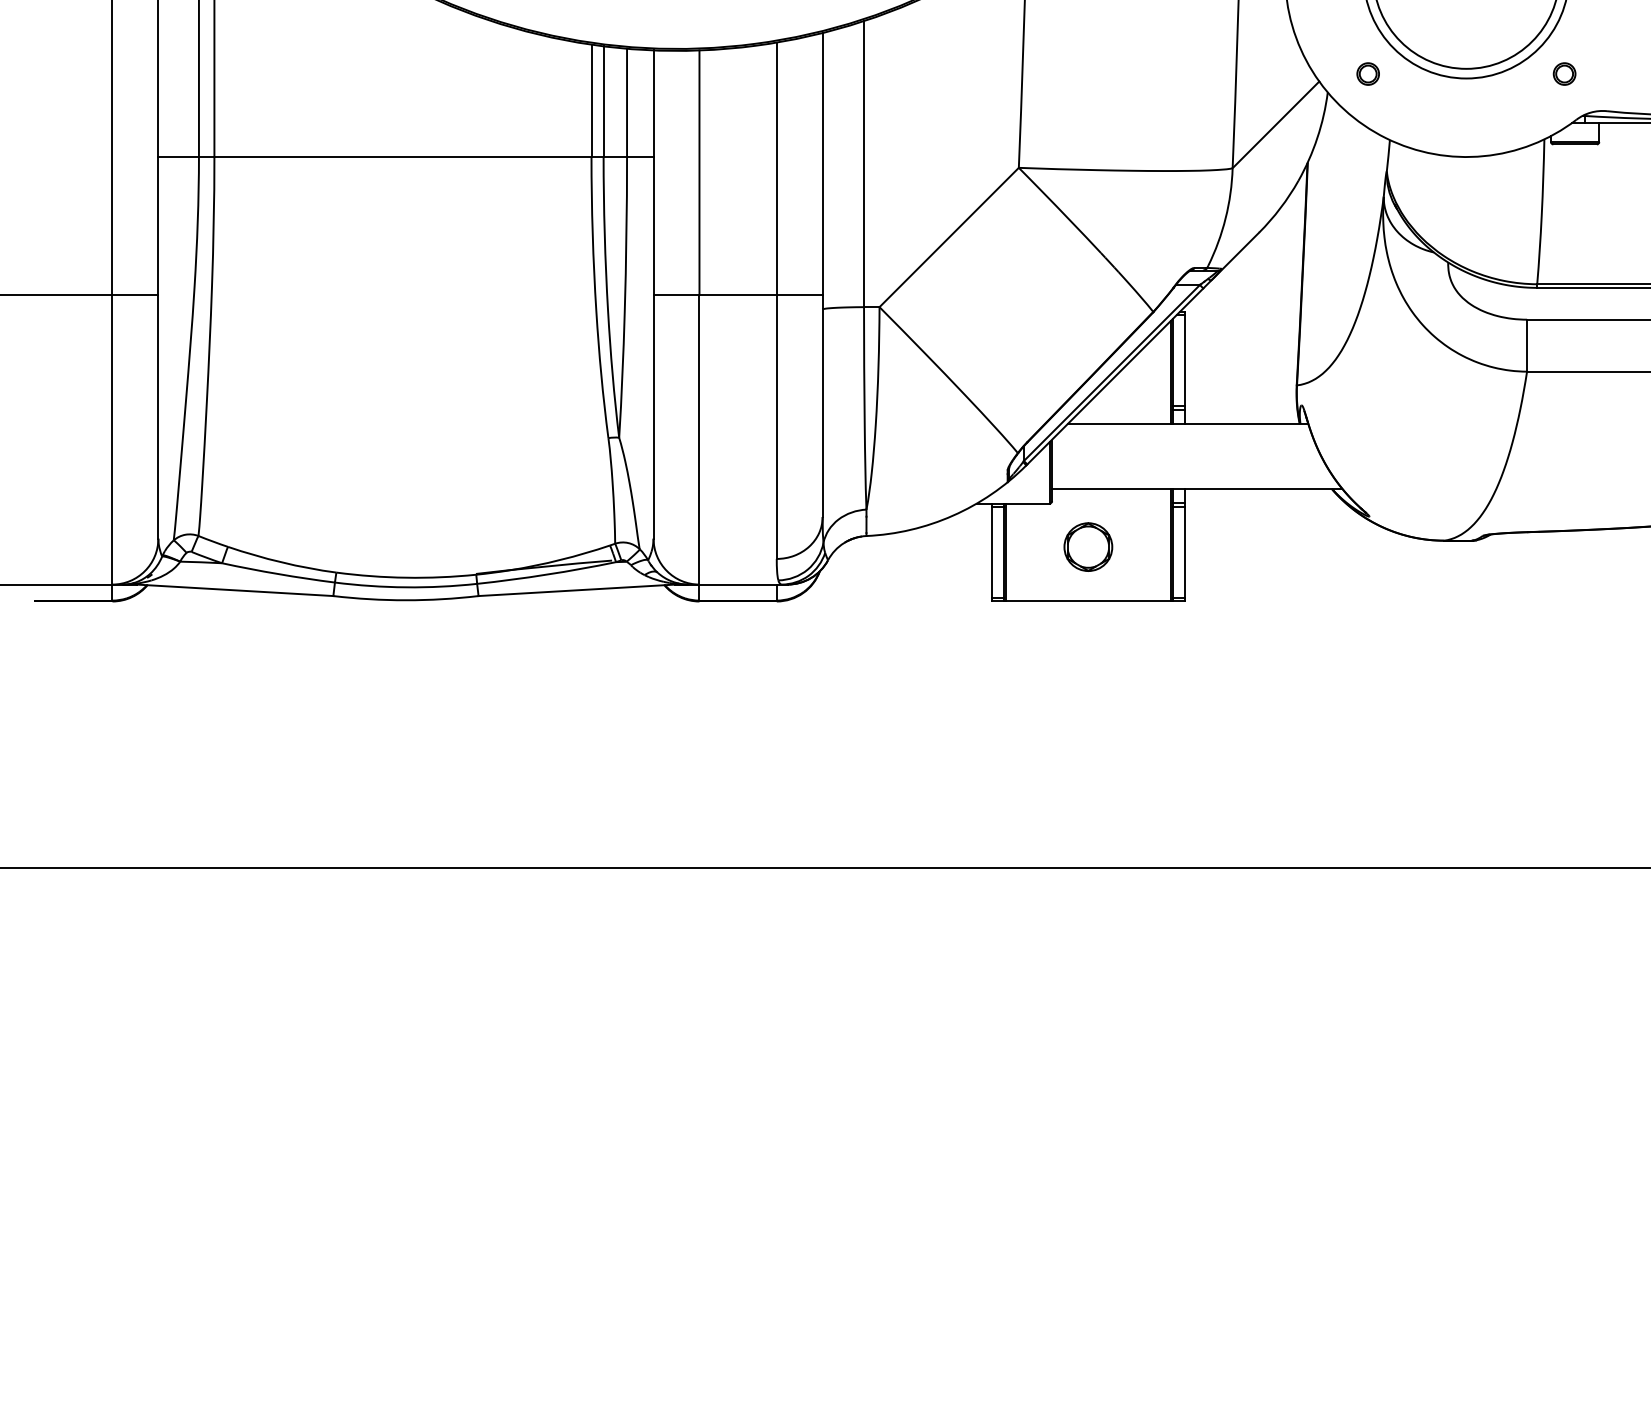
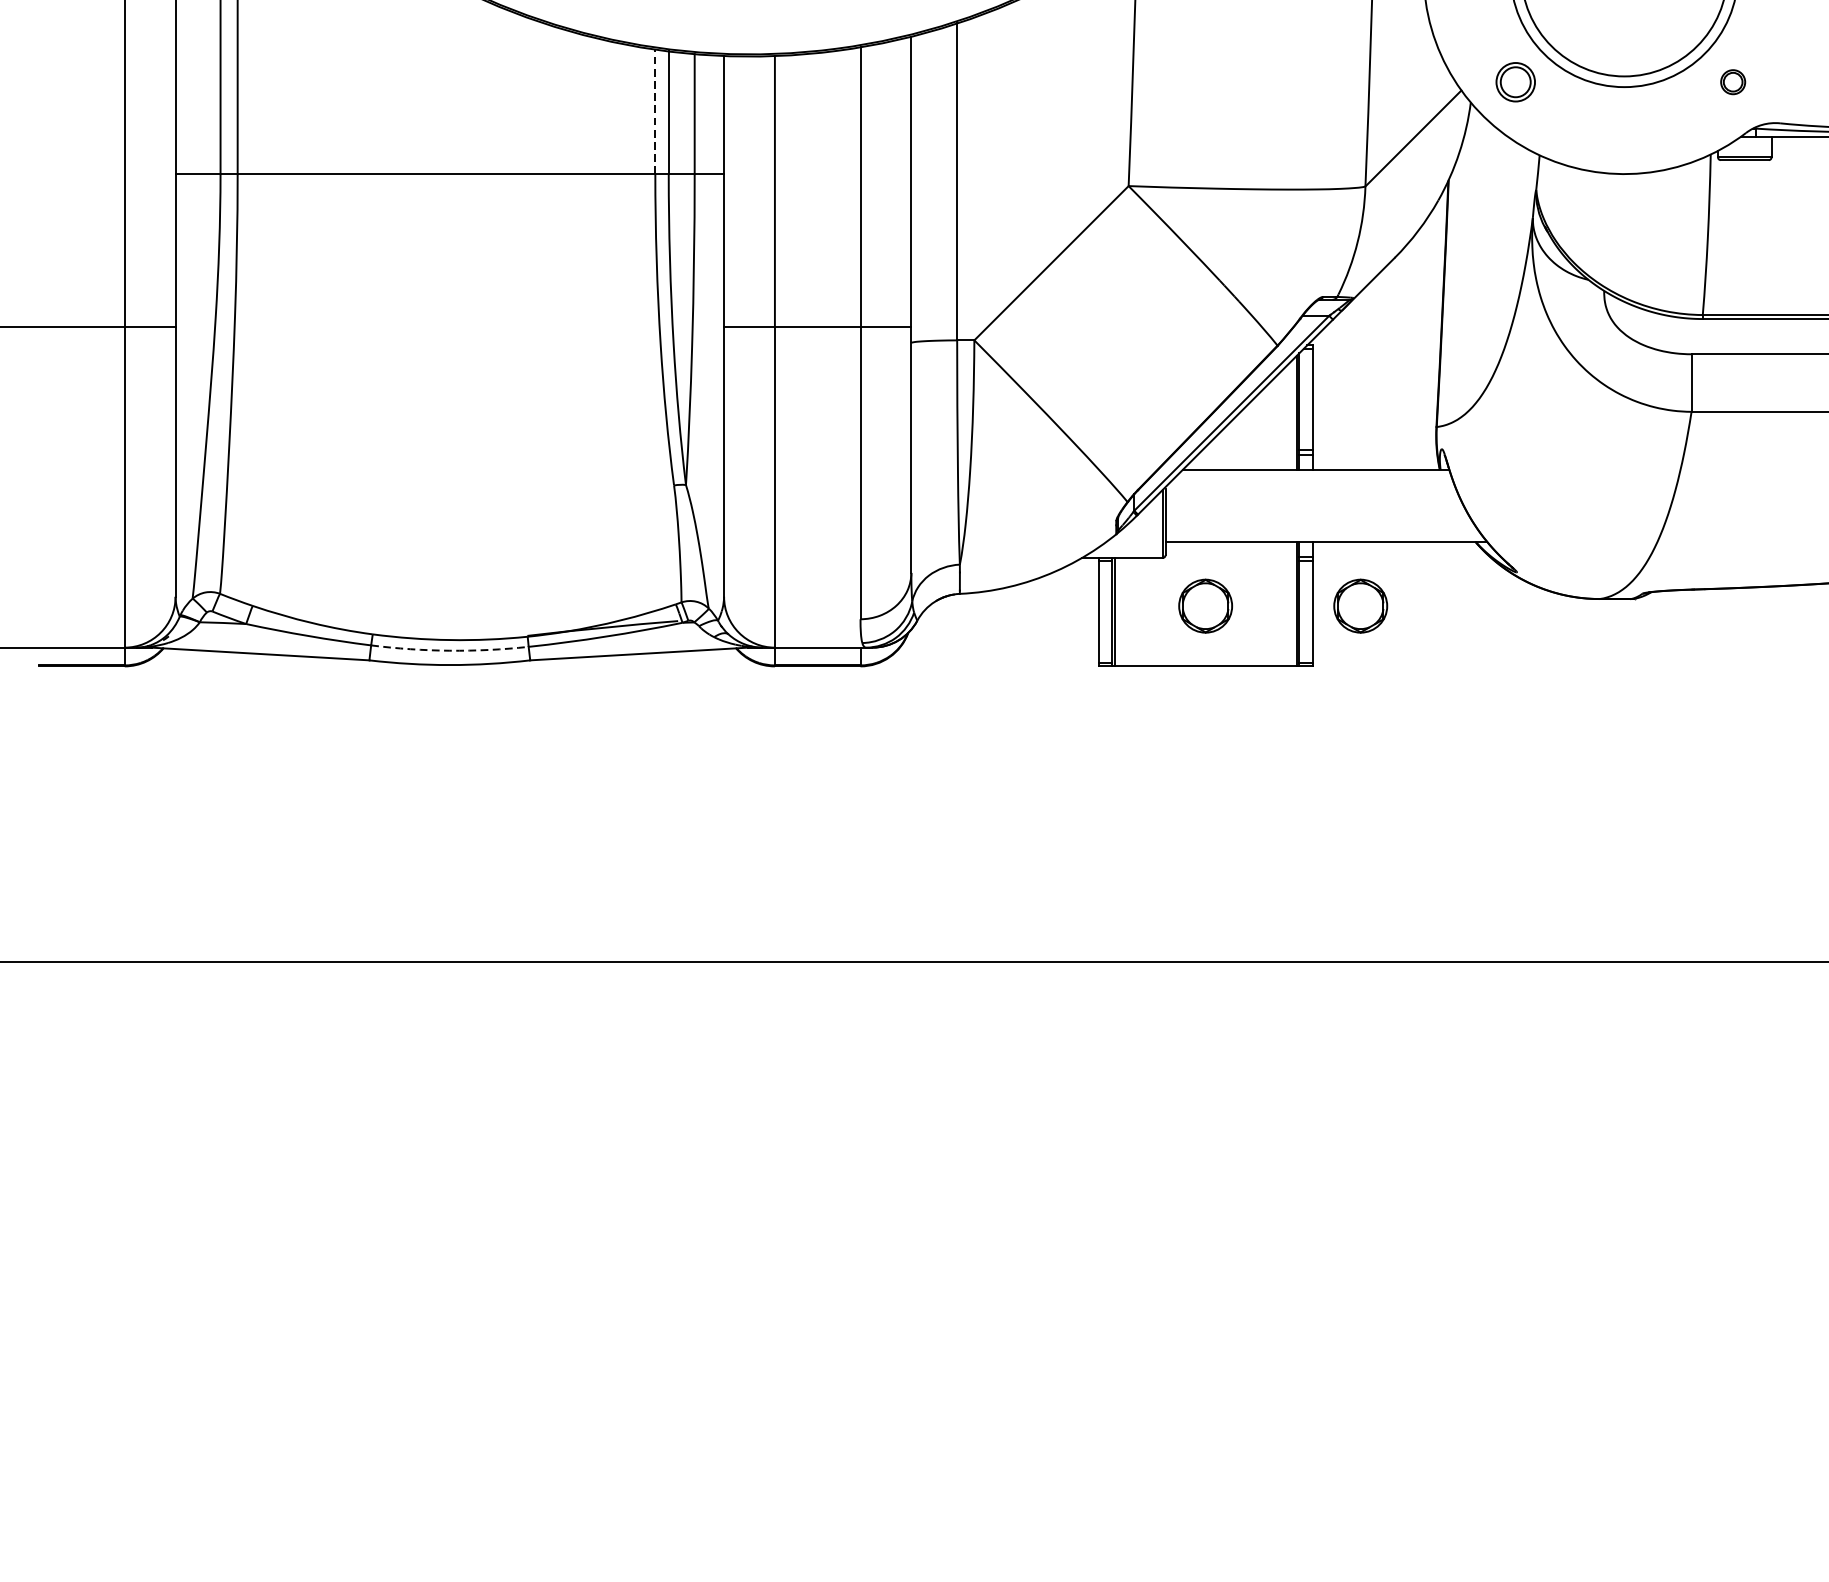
part: (1367, 73) -> (1514, 81), size x1.6
line: (591, 100) -> (655, 111), solid -> dashed
part: (1228, 546) -> (1360, 605), added
arc: (406, 587) -> (450, 650), solid -> dashed

